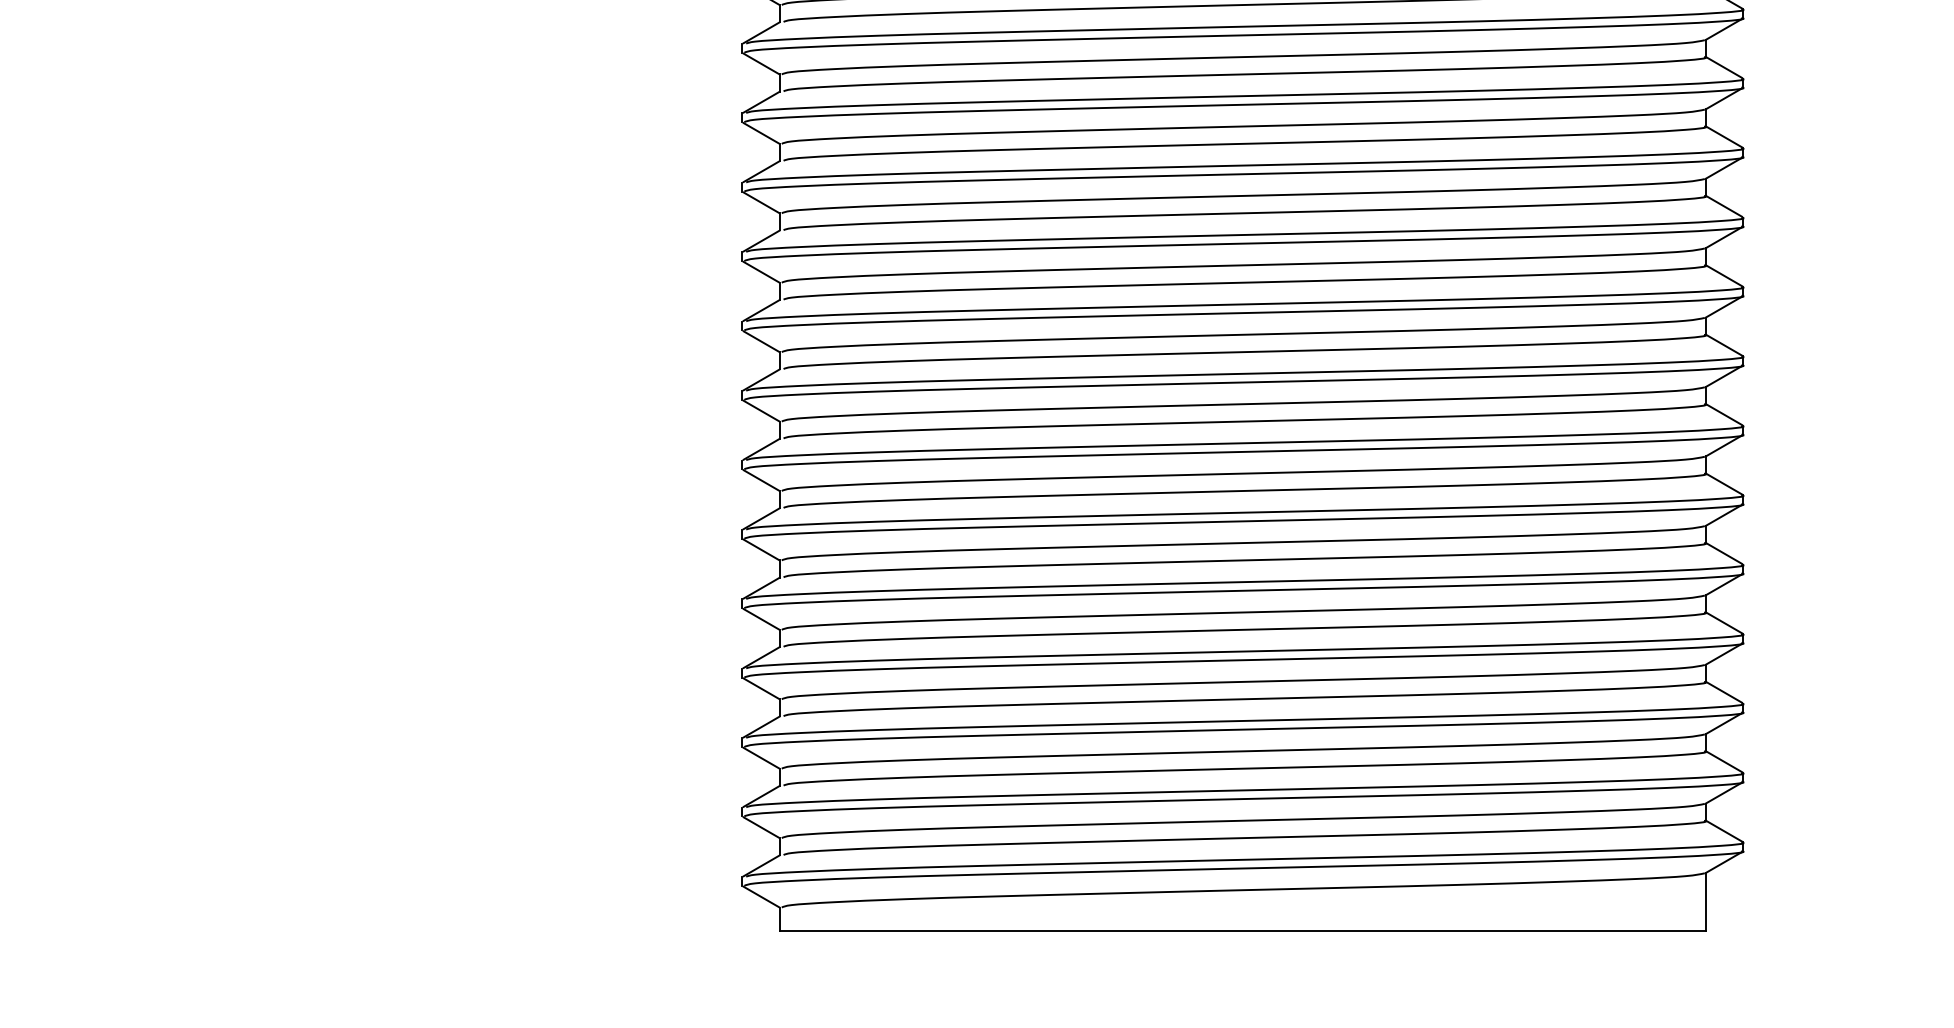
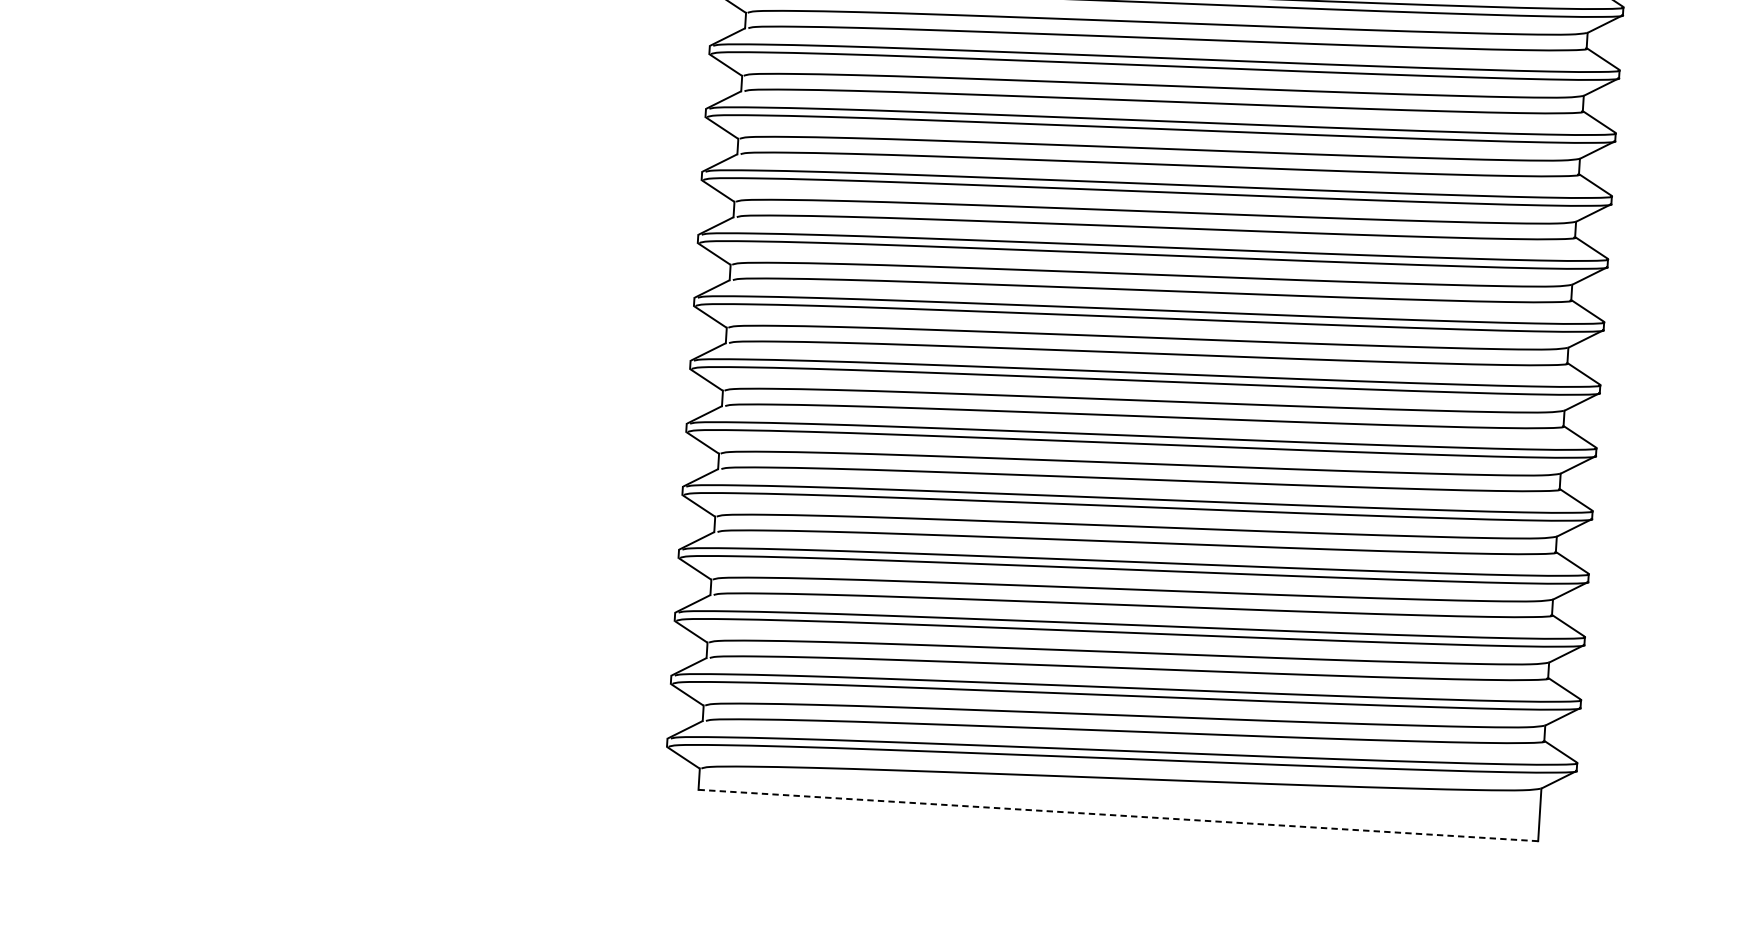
line: (1242, 931) -> (1118, 815), solid -> dashed

